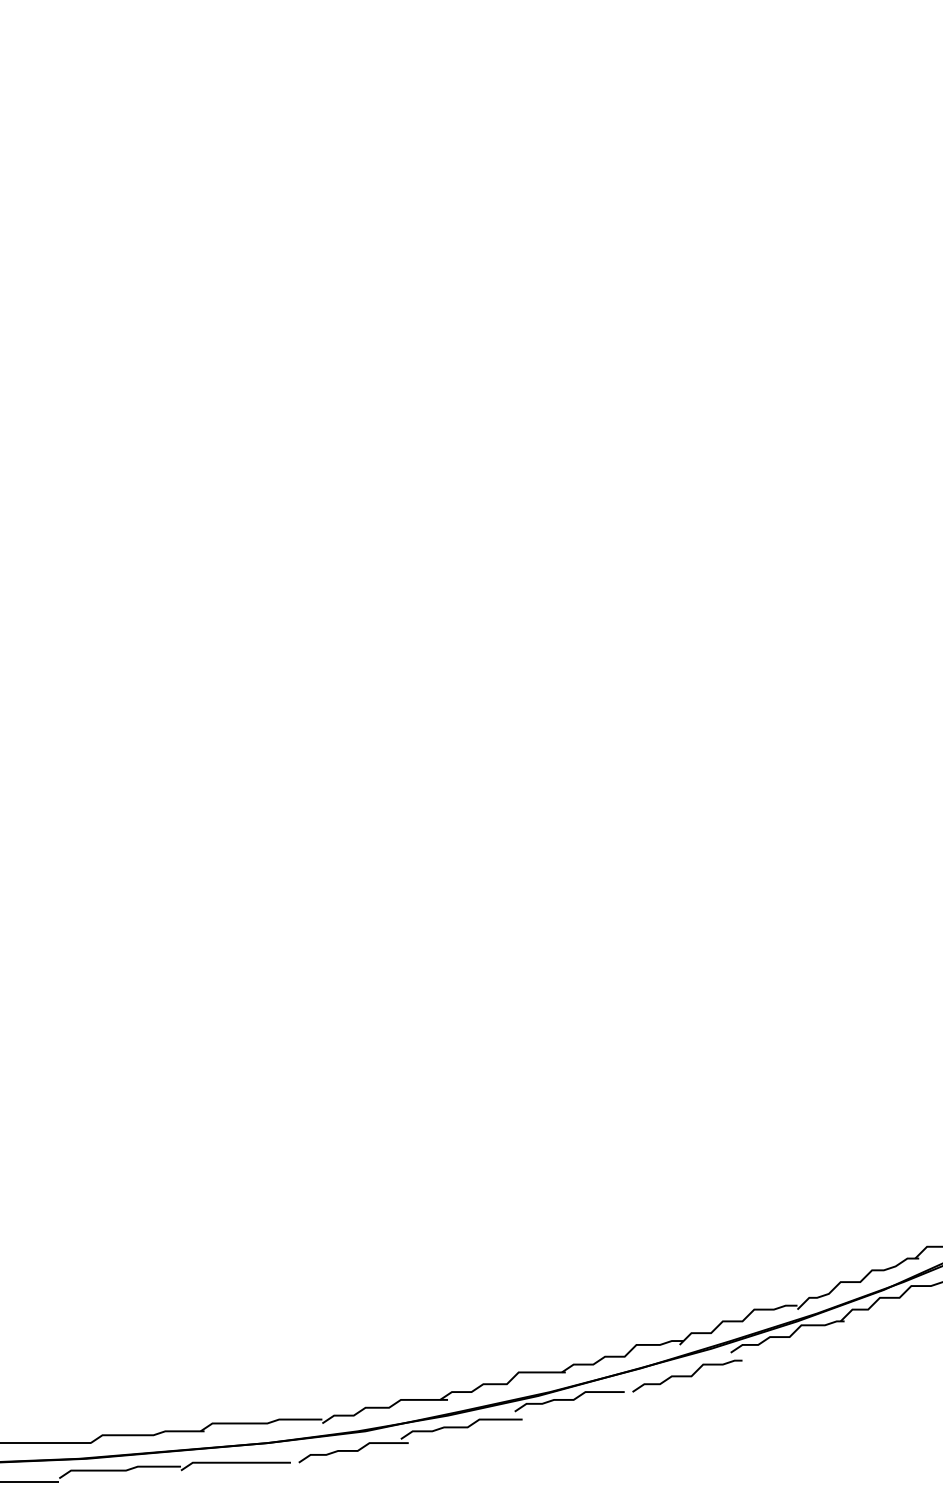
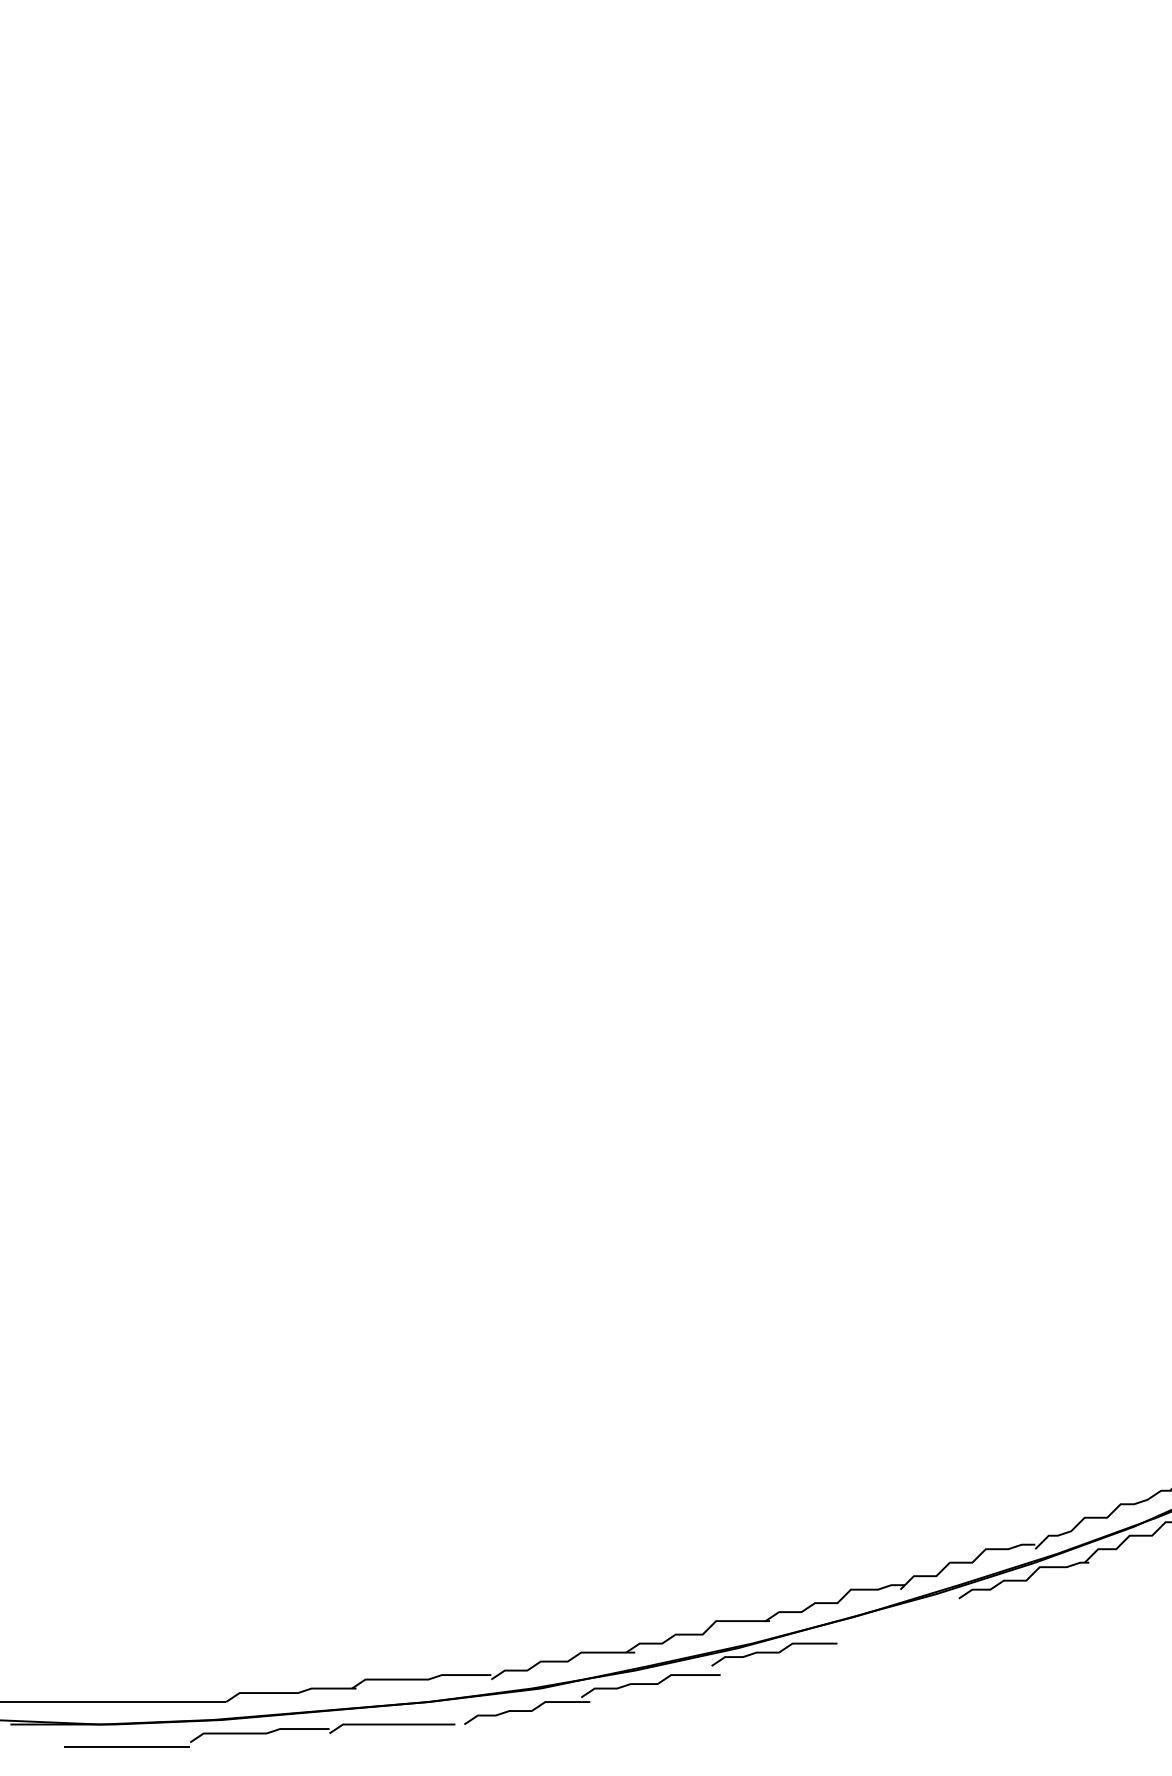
curve: (687, 1376) -> (909, 1625), removed

